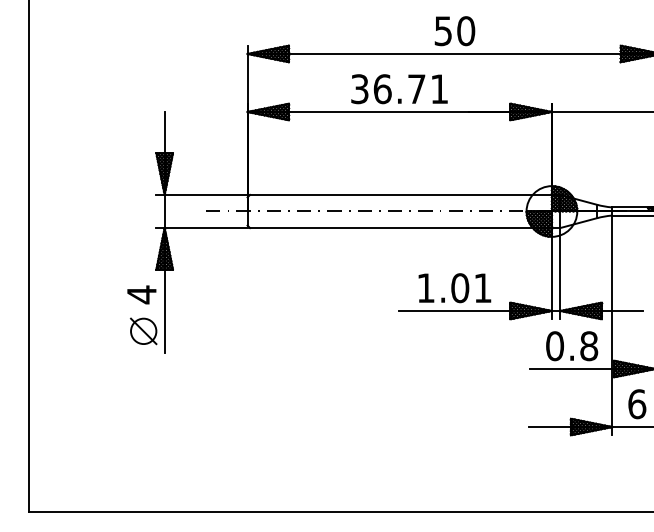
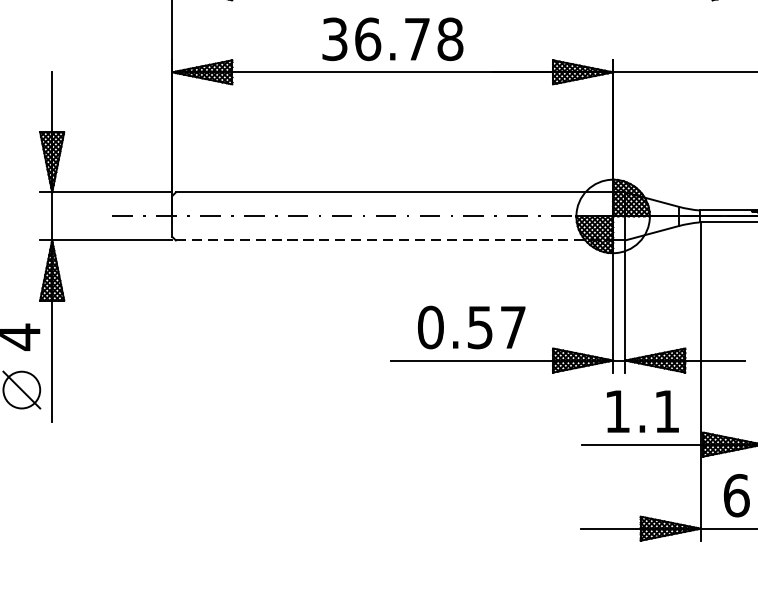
text: (439, 89) -> (450, 39), 36.71 -> 36.78
line: (401, 228) -> (395, 241), solid -> dashed
text: (454, 288) -> (472, 327), 1.01 -> 0.57
text: (572, 346) -> (642, 412), 0.8 -> 1.1

